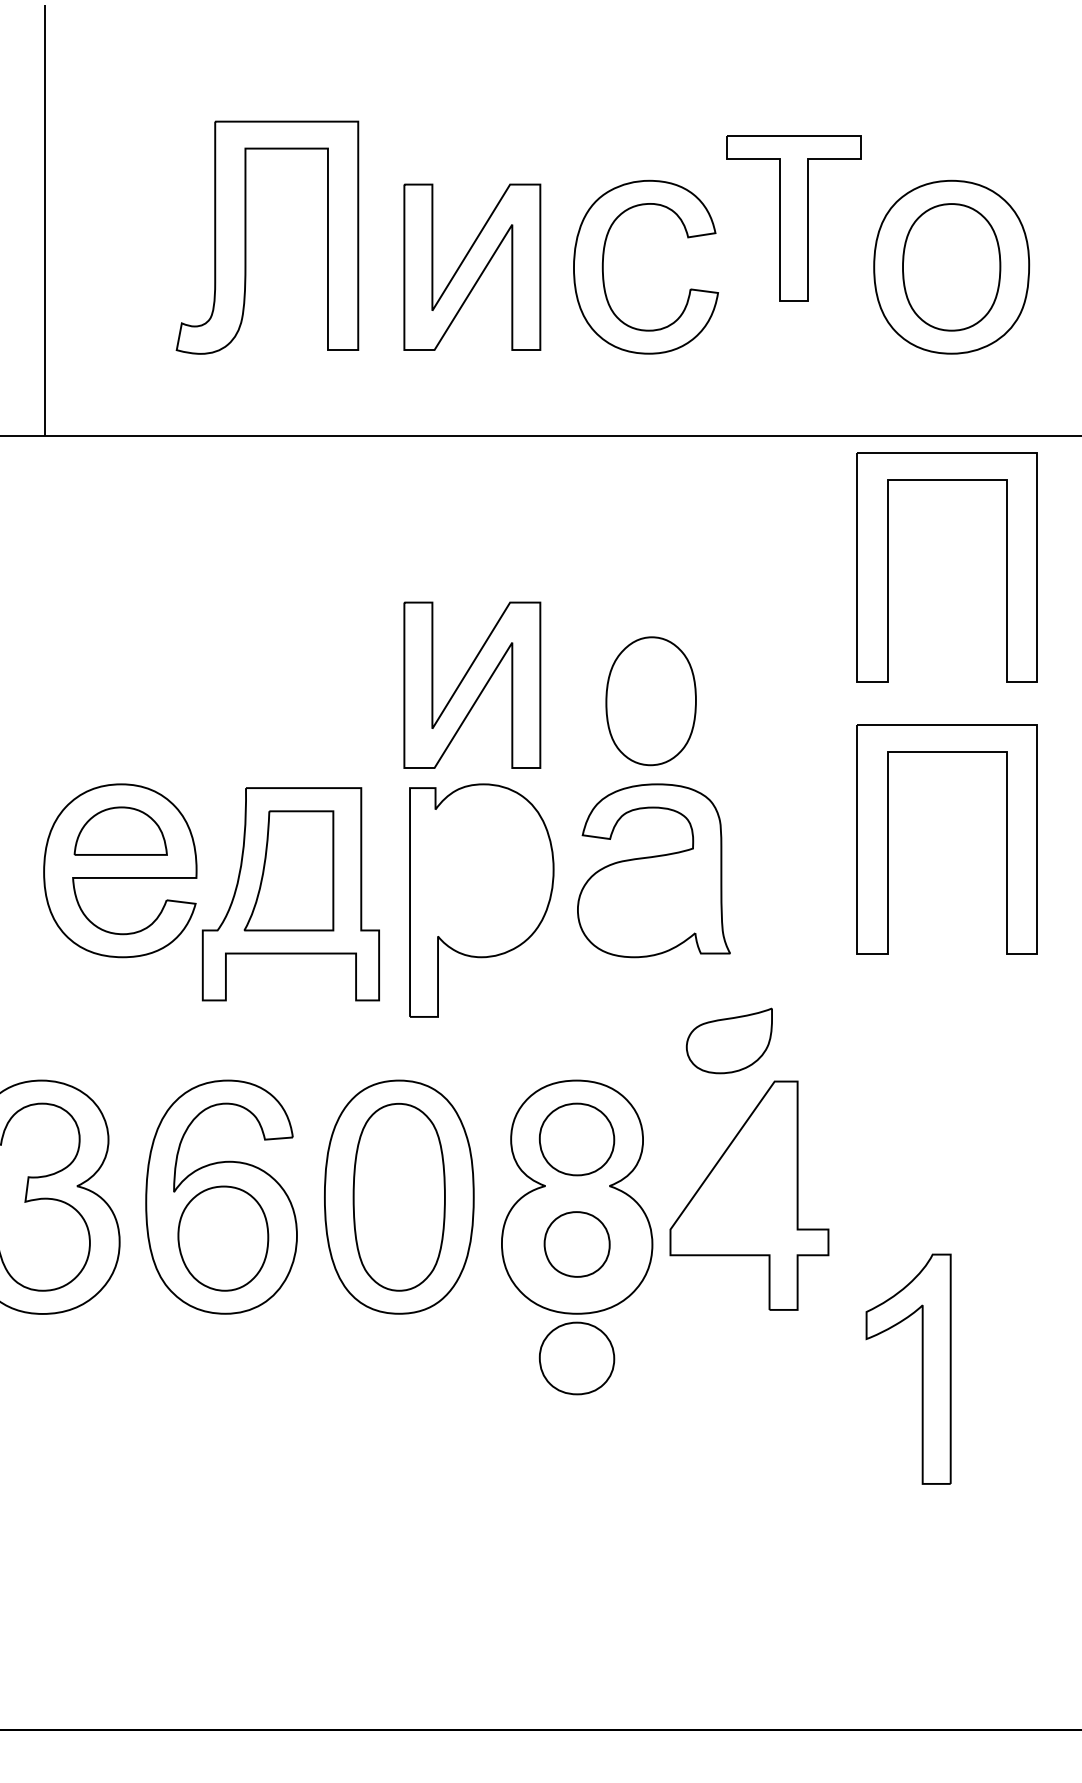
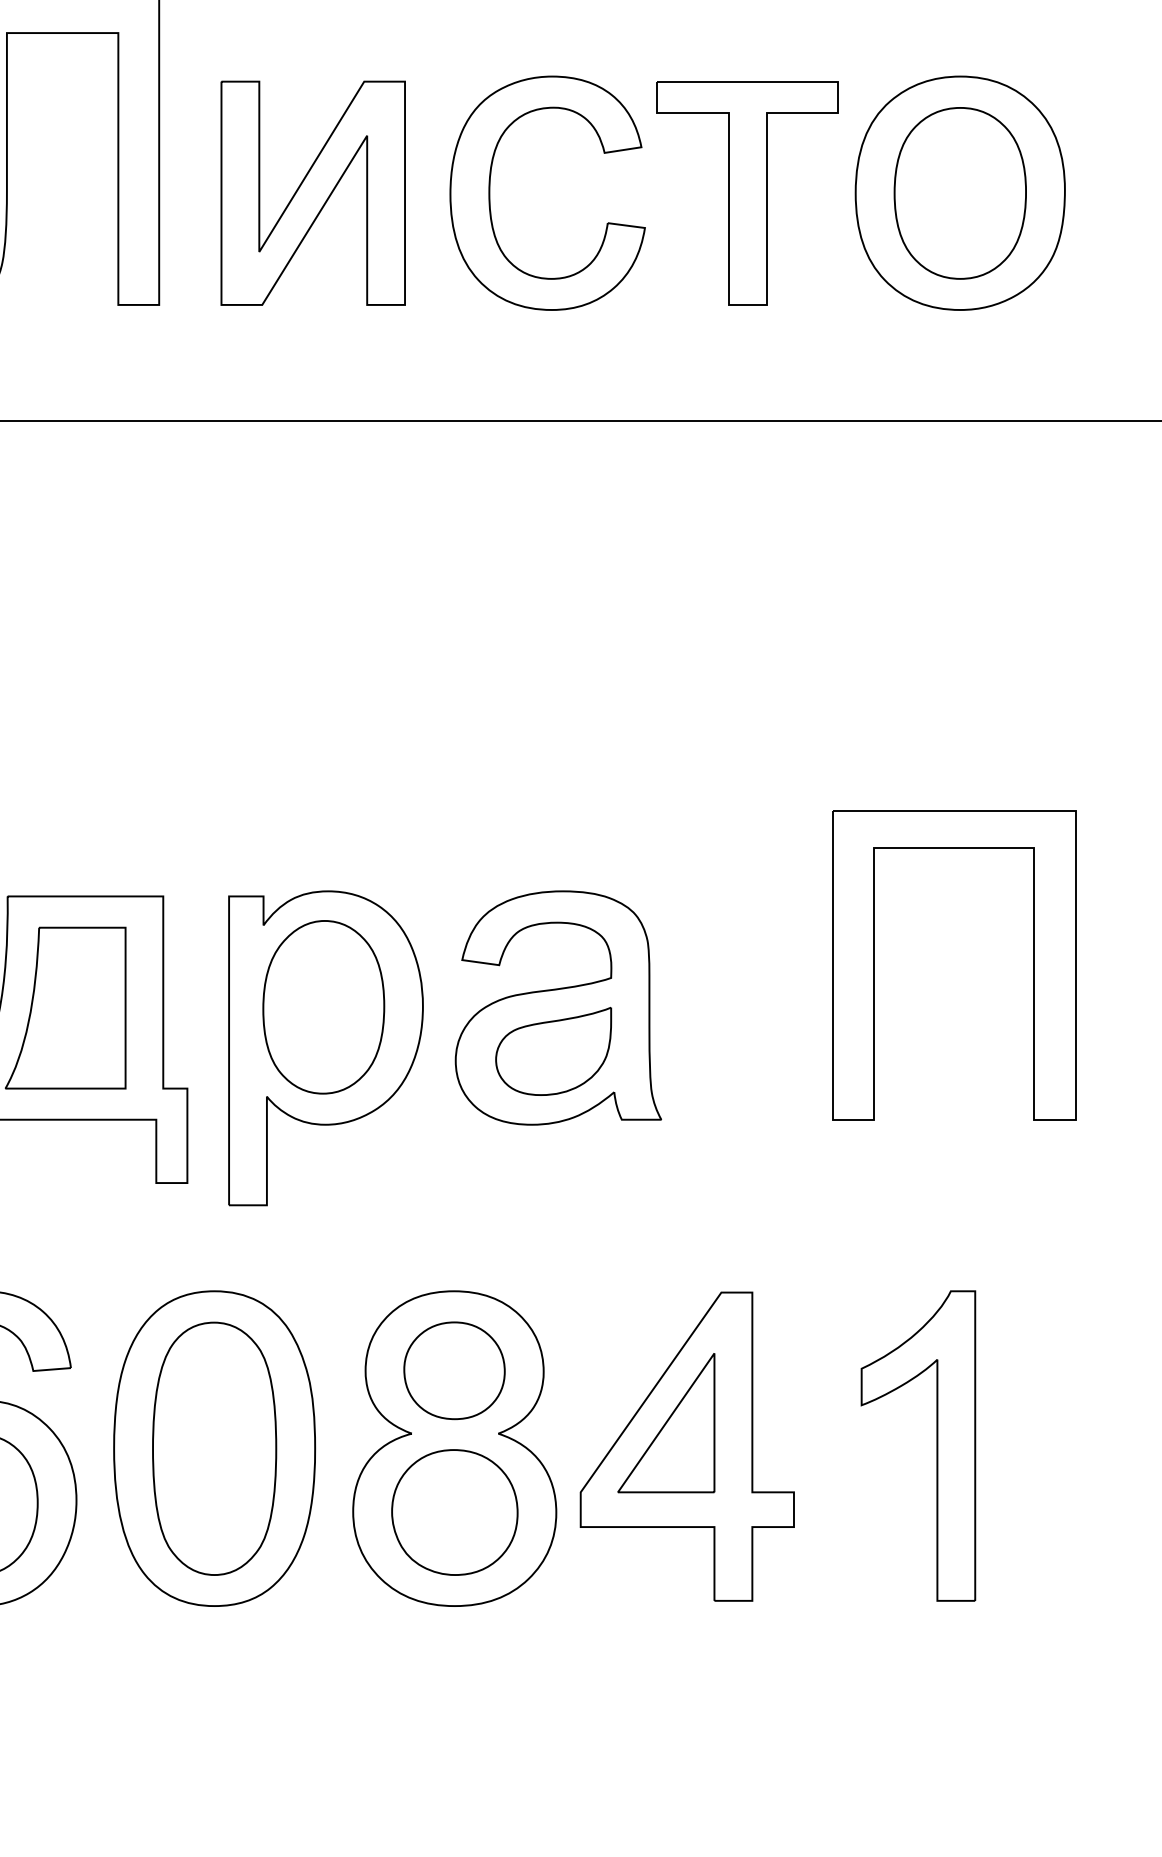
part: (793, 218) -> (746, 193), moved
part: (888, 567) -> (875, 598), removed
part: (472, 684) -> (313, 756), removed
part: (650, 701) -> (322, 1007), moved
part: (728, 1040) -> (552, 1050), moved
part: (733, 1178) -> (665, 1423), added
part: (576, 1244) -> (453, 1512), size x1.43
part: (576, 1358) -> (453, 1666), removed
part: (921, 1368) -> (935, 1445), moved

